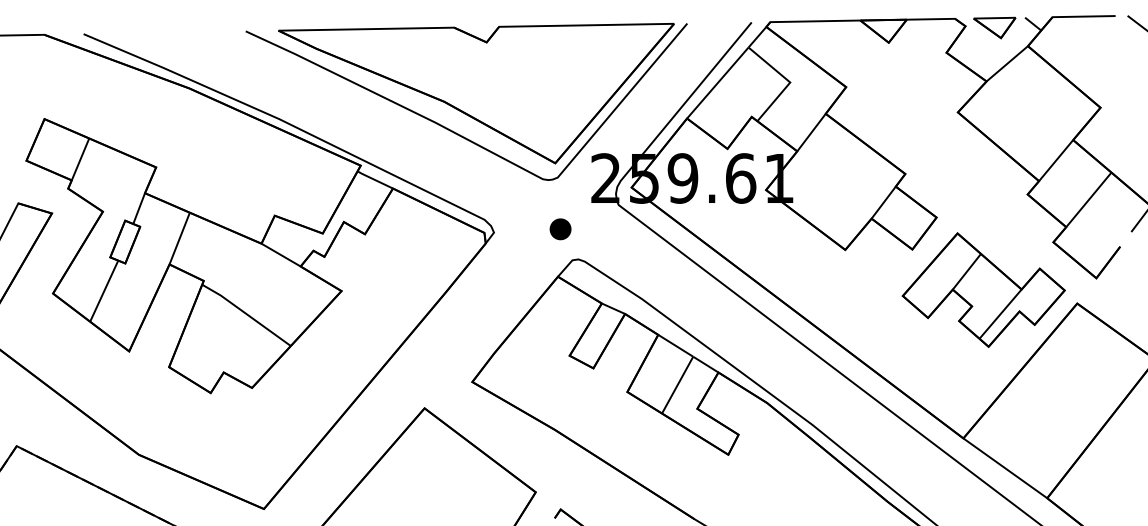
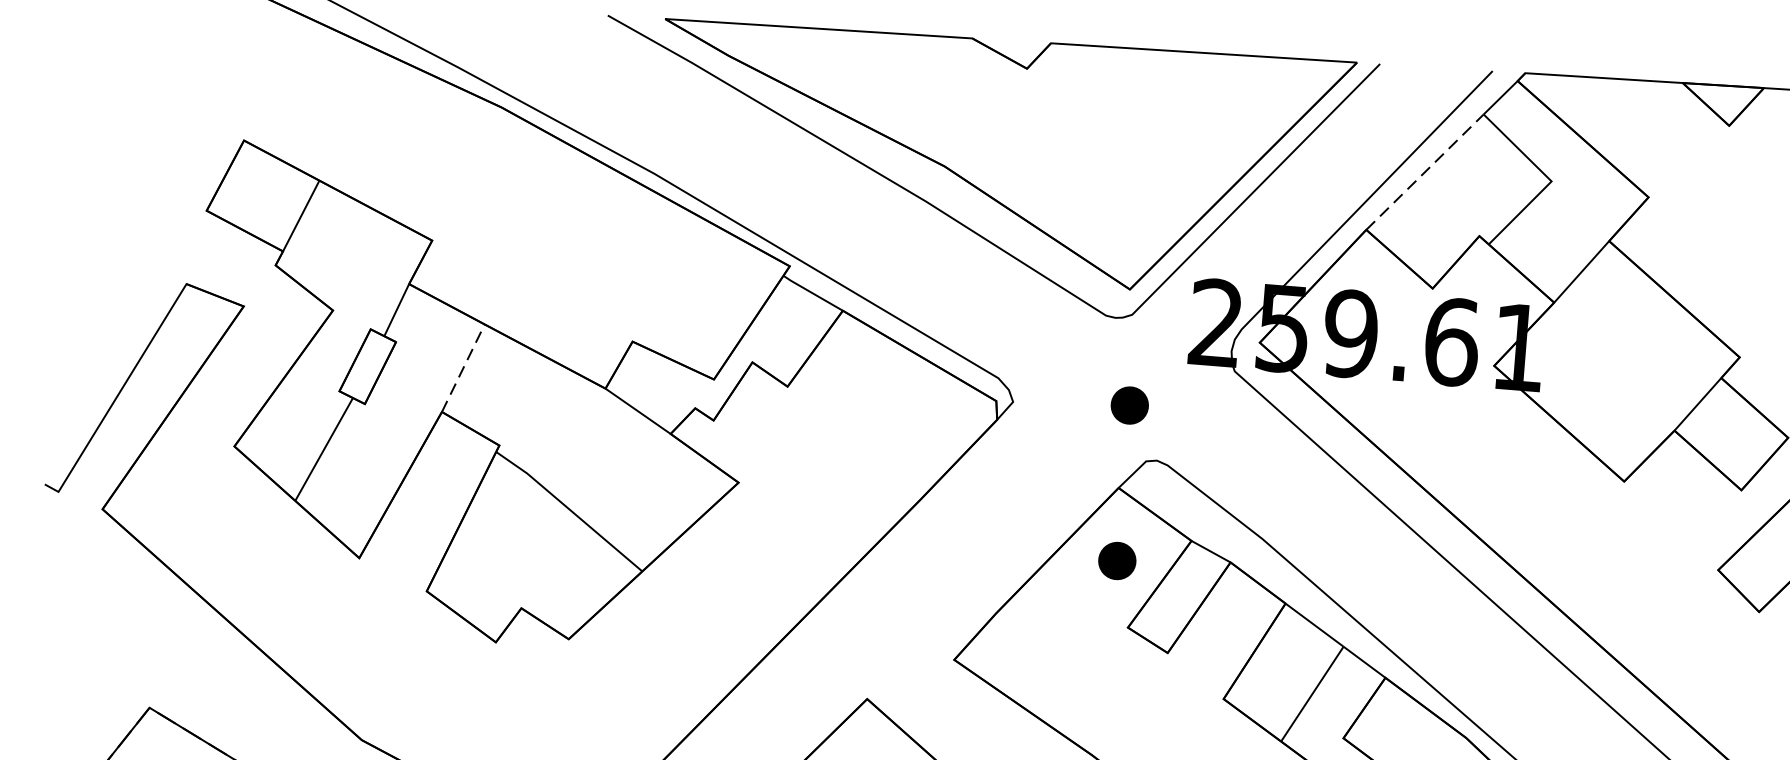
line: (717, 83) -> (1424, 172), solid -> dashed
line: (179, 238) -> (462, 368), solid -> dashed
part: (560, 318) -> (1117, 561), added

